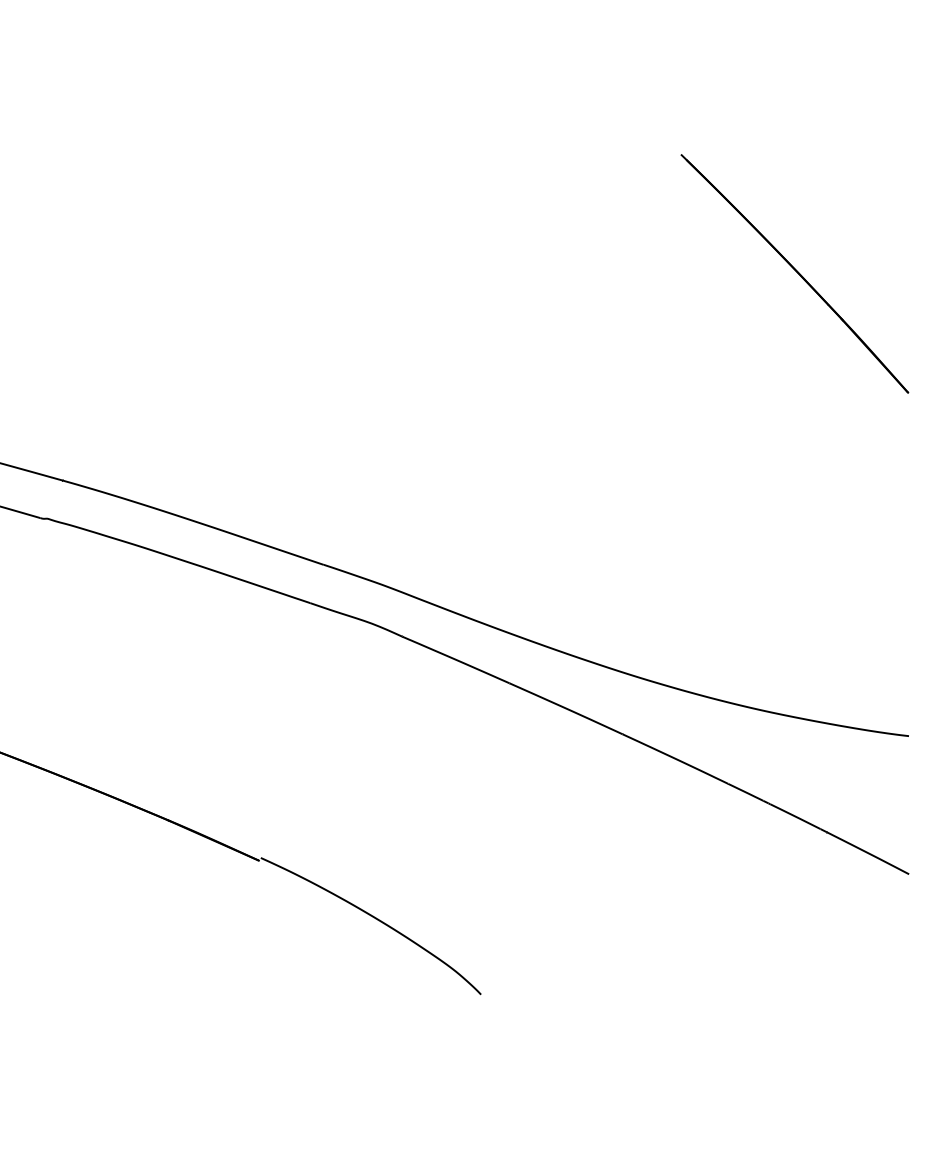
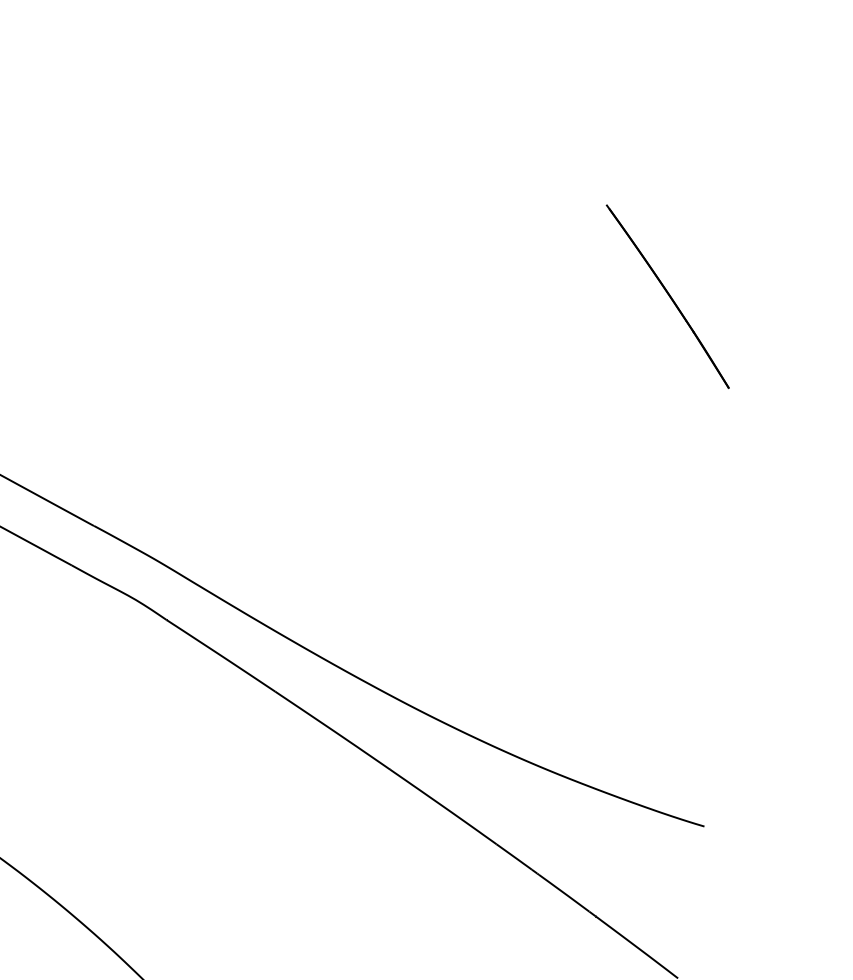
part: (794, 273) -> (667, 296), size x0.6

